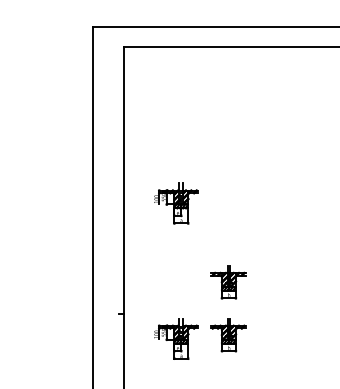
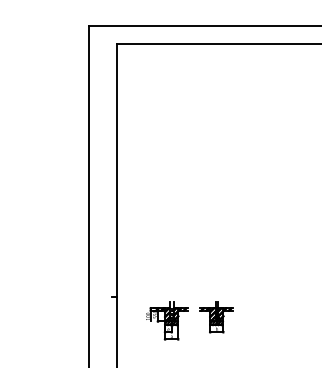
part: (176, 203) -> (167, 192), removed
part: (228, 282) -> (216, 267), removed

